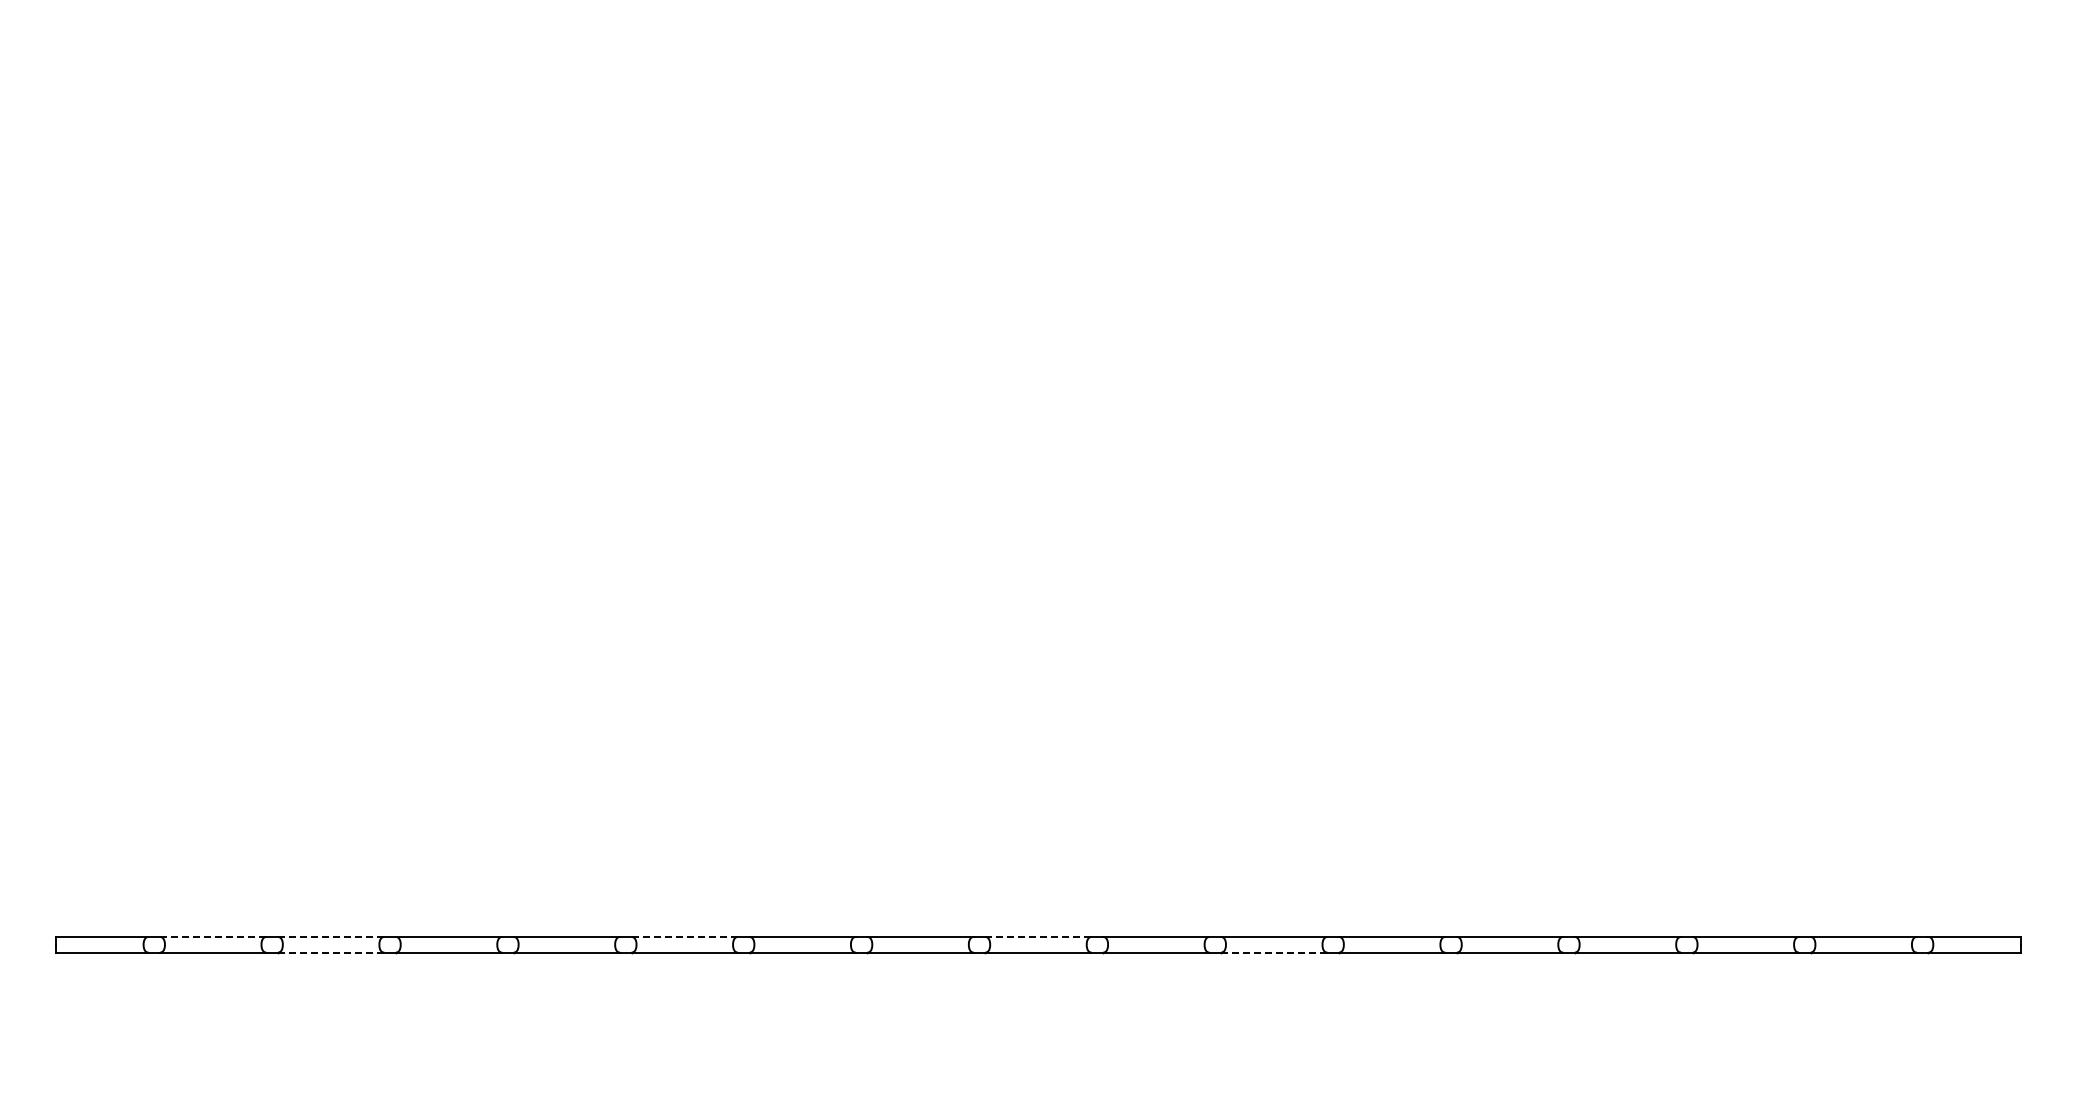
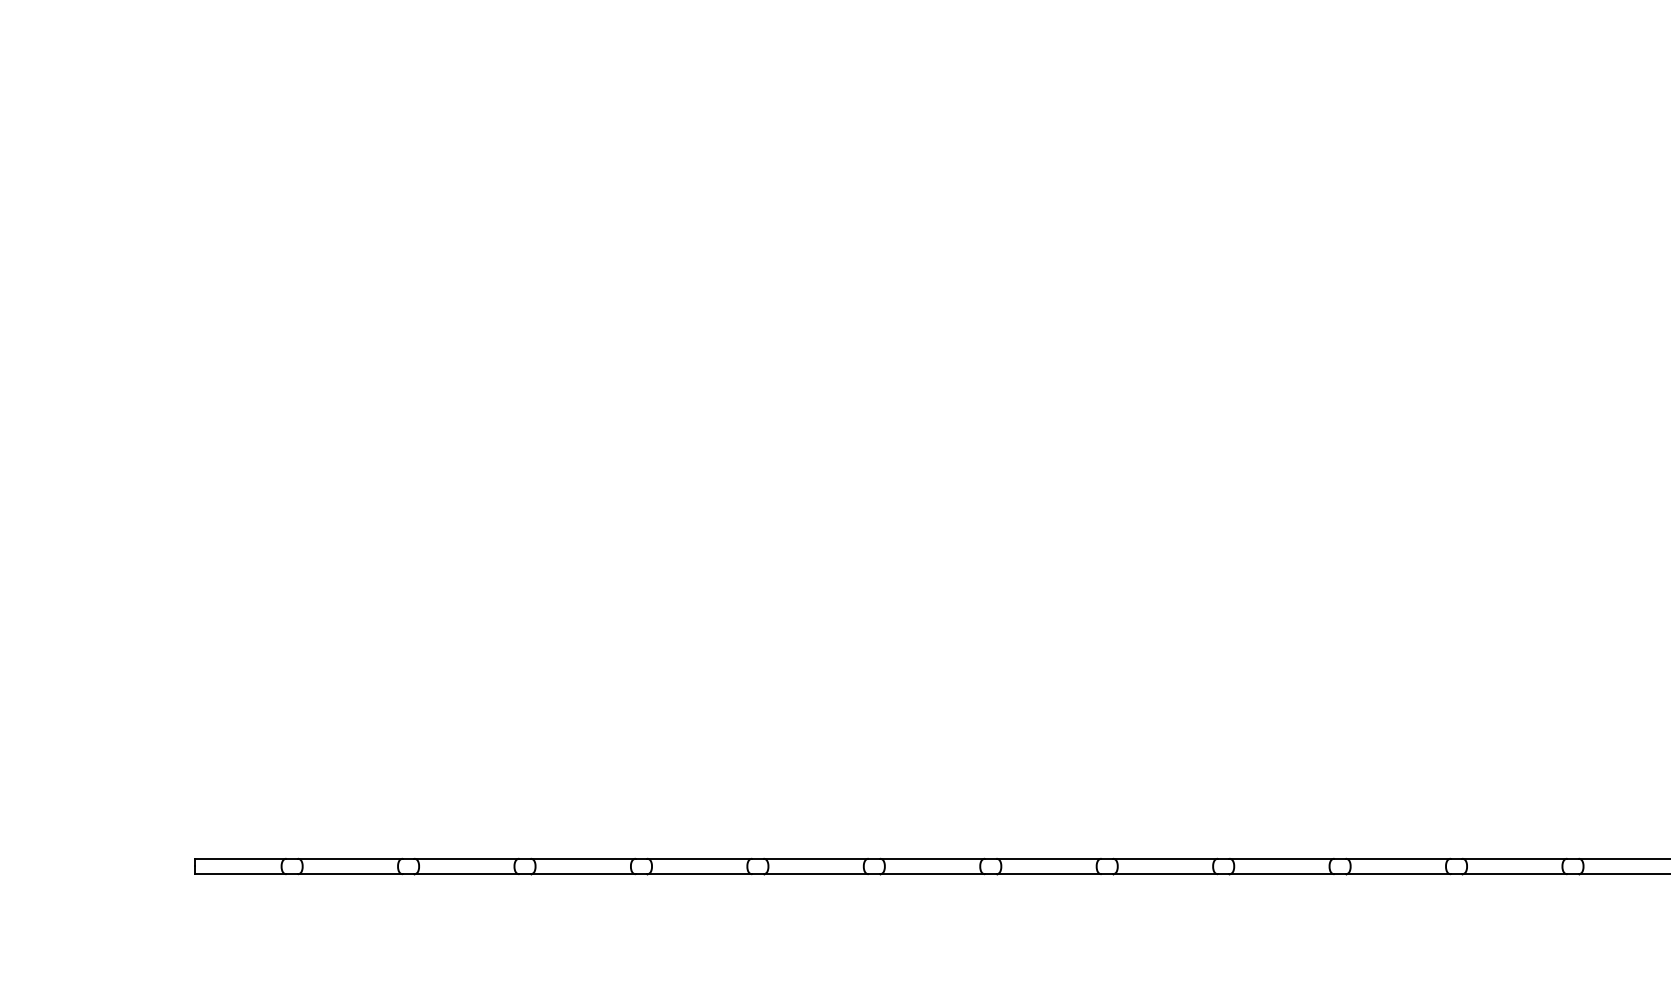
line: (212, 936) -> (349, 858), dashed -> solid
line: (330, 936) -> (466, 858), dashed -> solid
line: (684, 936) -> (815, 858), dashed -> solid
line: (1037, 936) -> (1164, 858), dashed -> solid
line: (331, 952) -> (467, 874), dashed -> solid
line: (1274, 952) -> (1398, 874), dashed -> solid

